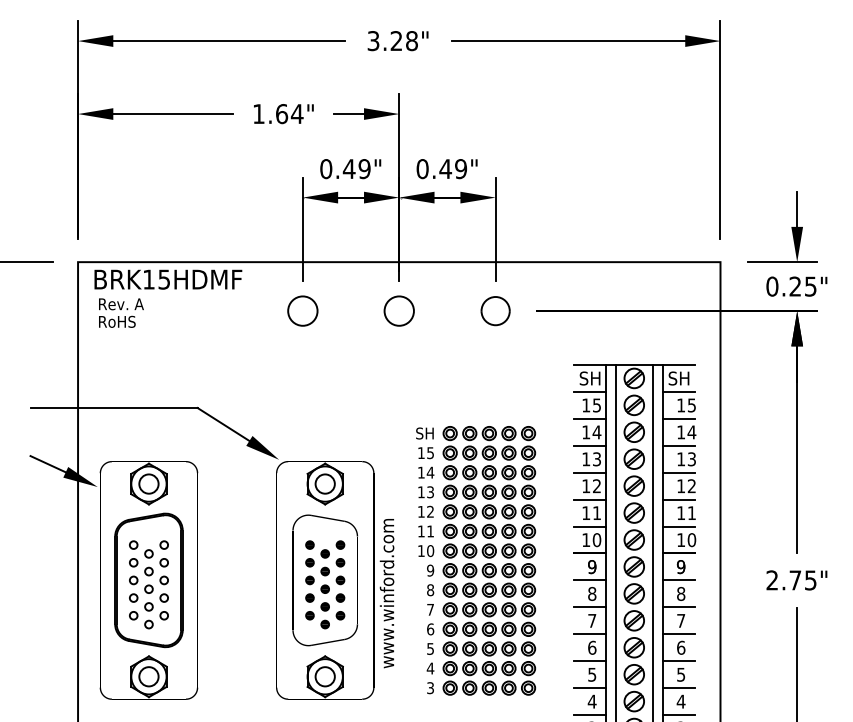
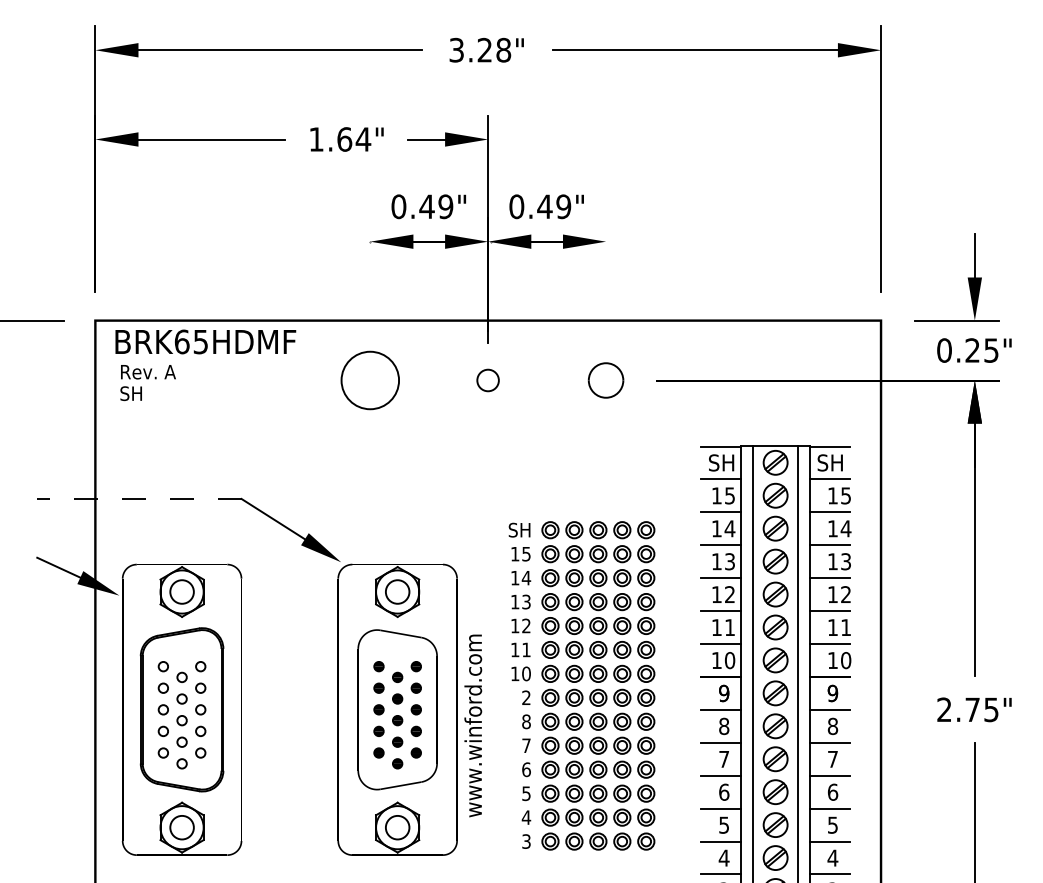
line: (303, 229) -> (370, 280), removed
line: (496, 229) -> (606, 280), removed
text: (148, 279) -> (181, 341), BRK15HDMF -> BRK65HDMF
circle: (303, 311) -> (370, 380), size x1.6
circle: (398, 311) -> (487, 380), size x0.6
text: (116, 321) -> (142, 393), RoHS -> SH
line: (113, 407) -> (138, 498), solid -> dashed
text: (430, 570) -> (526, 697), 9 -> 2

